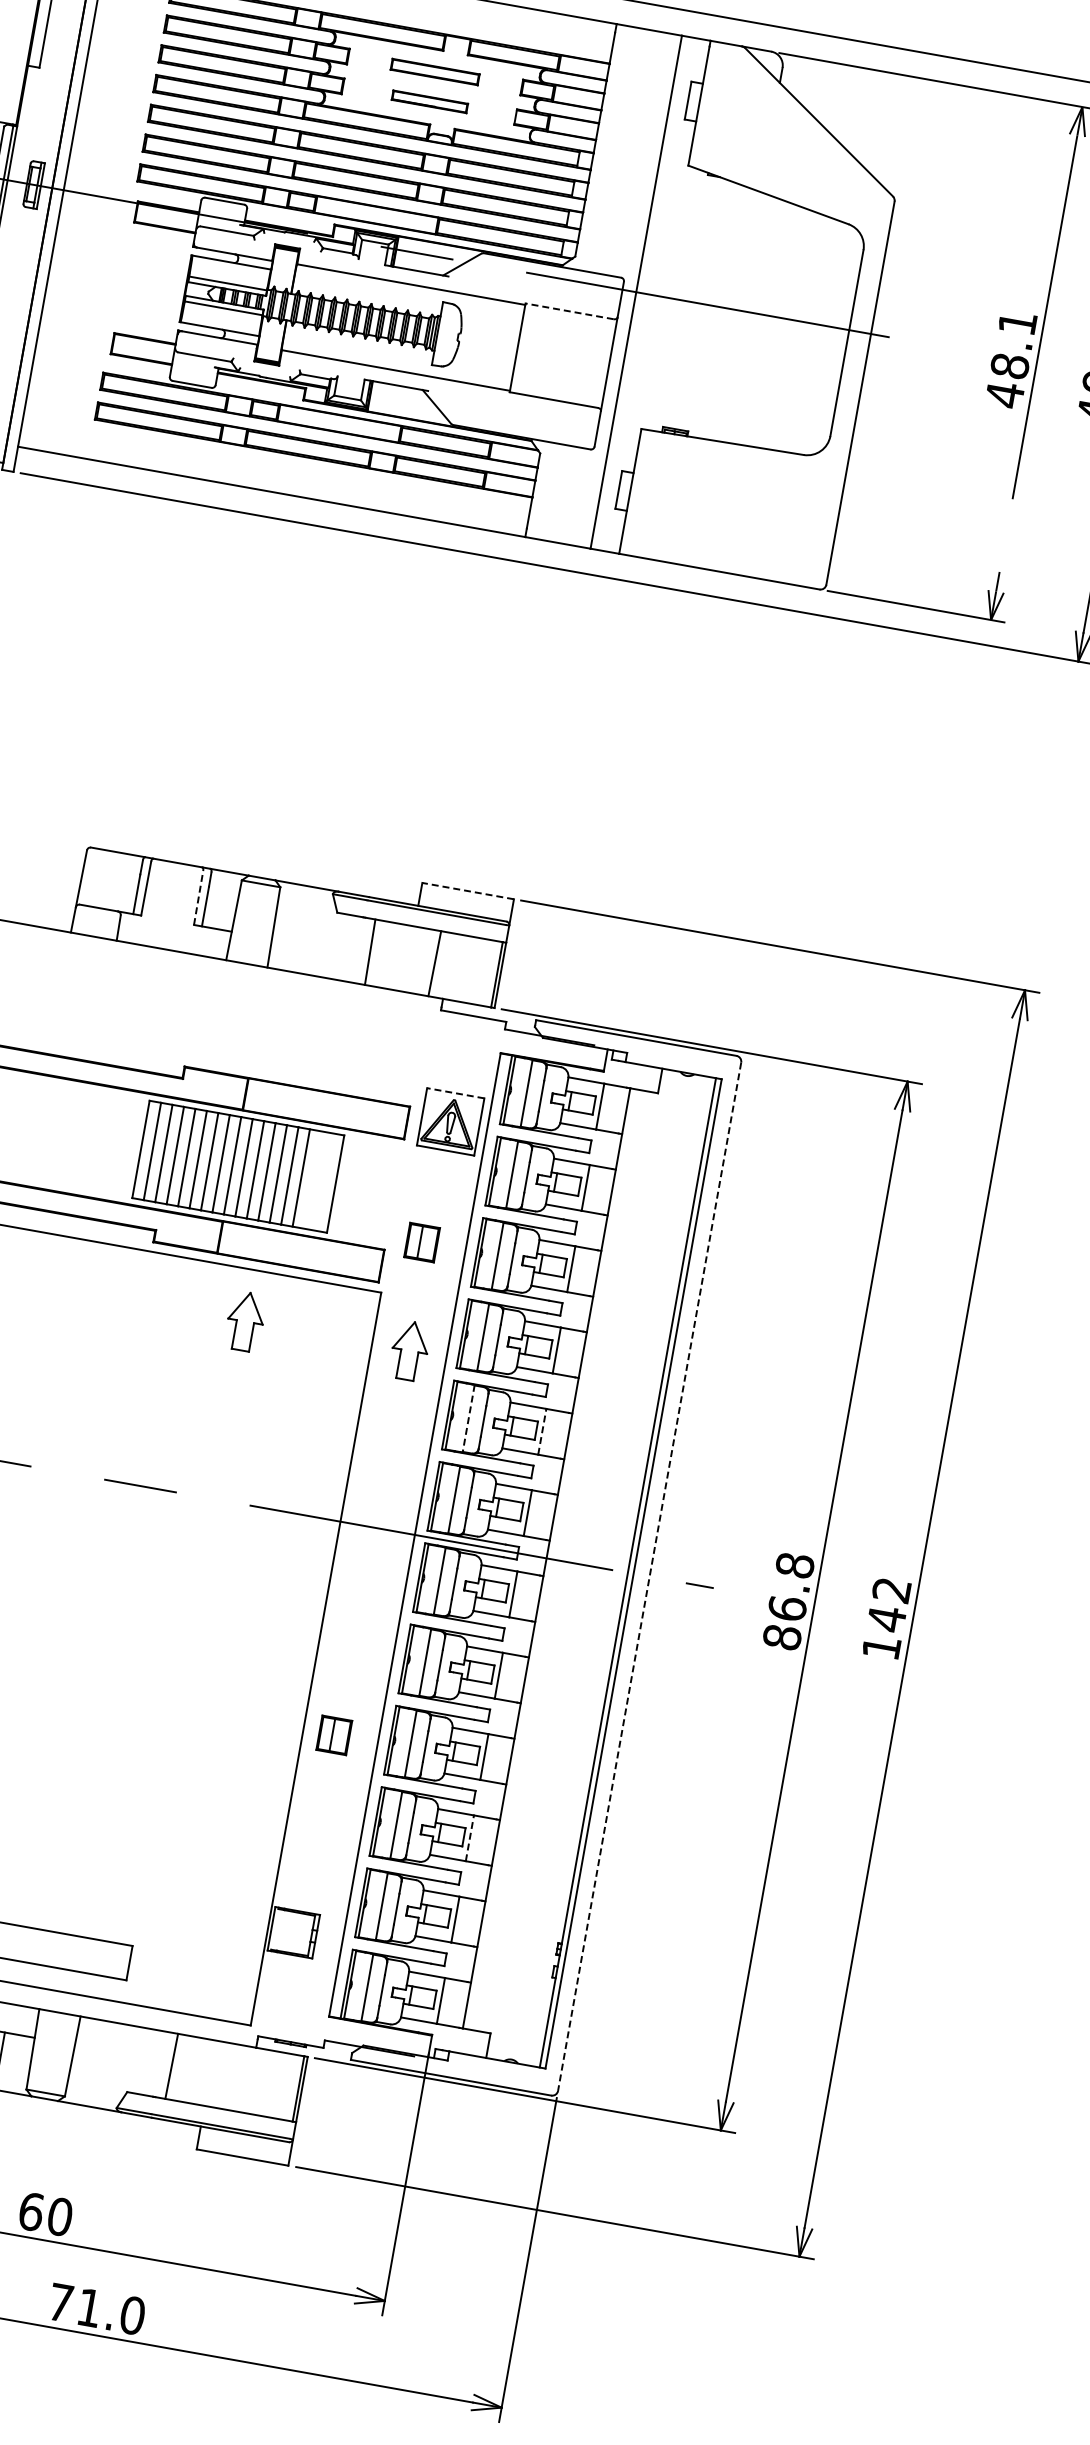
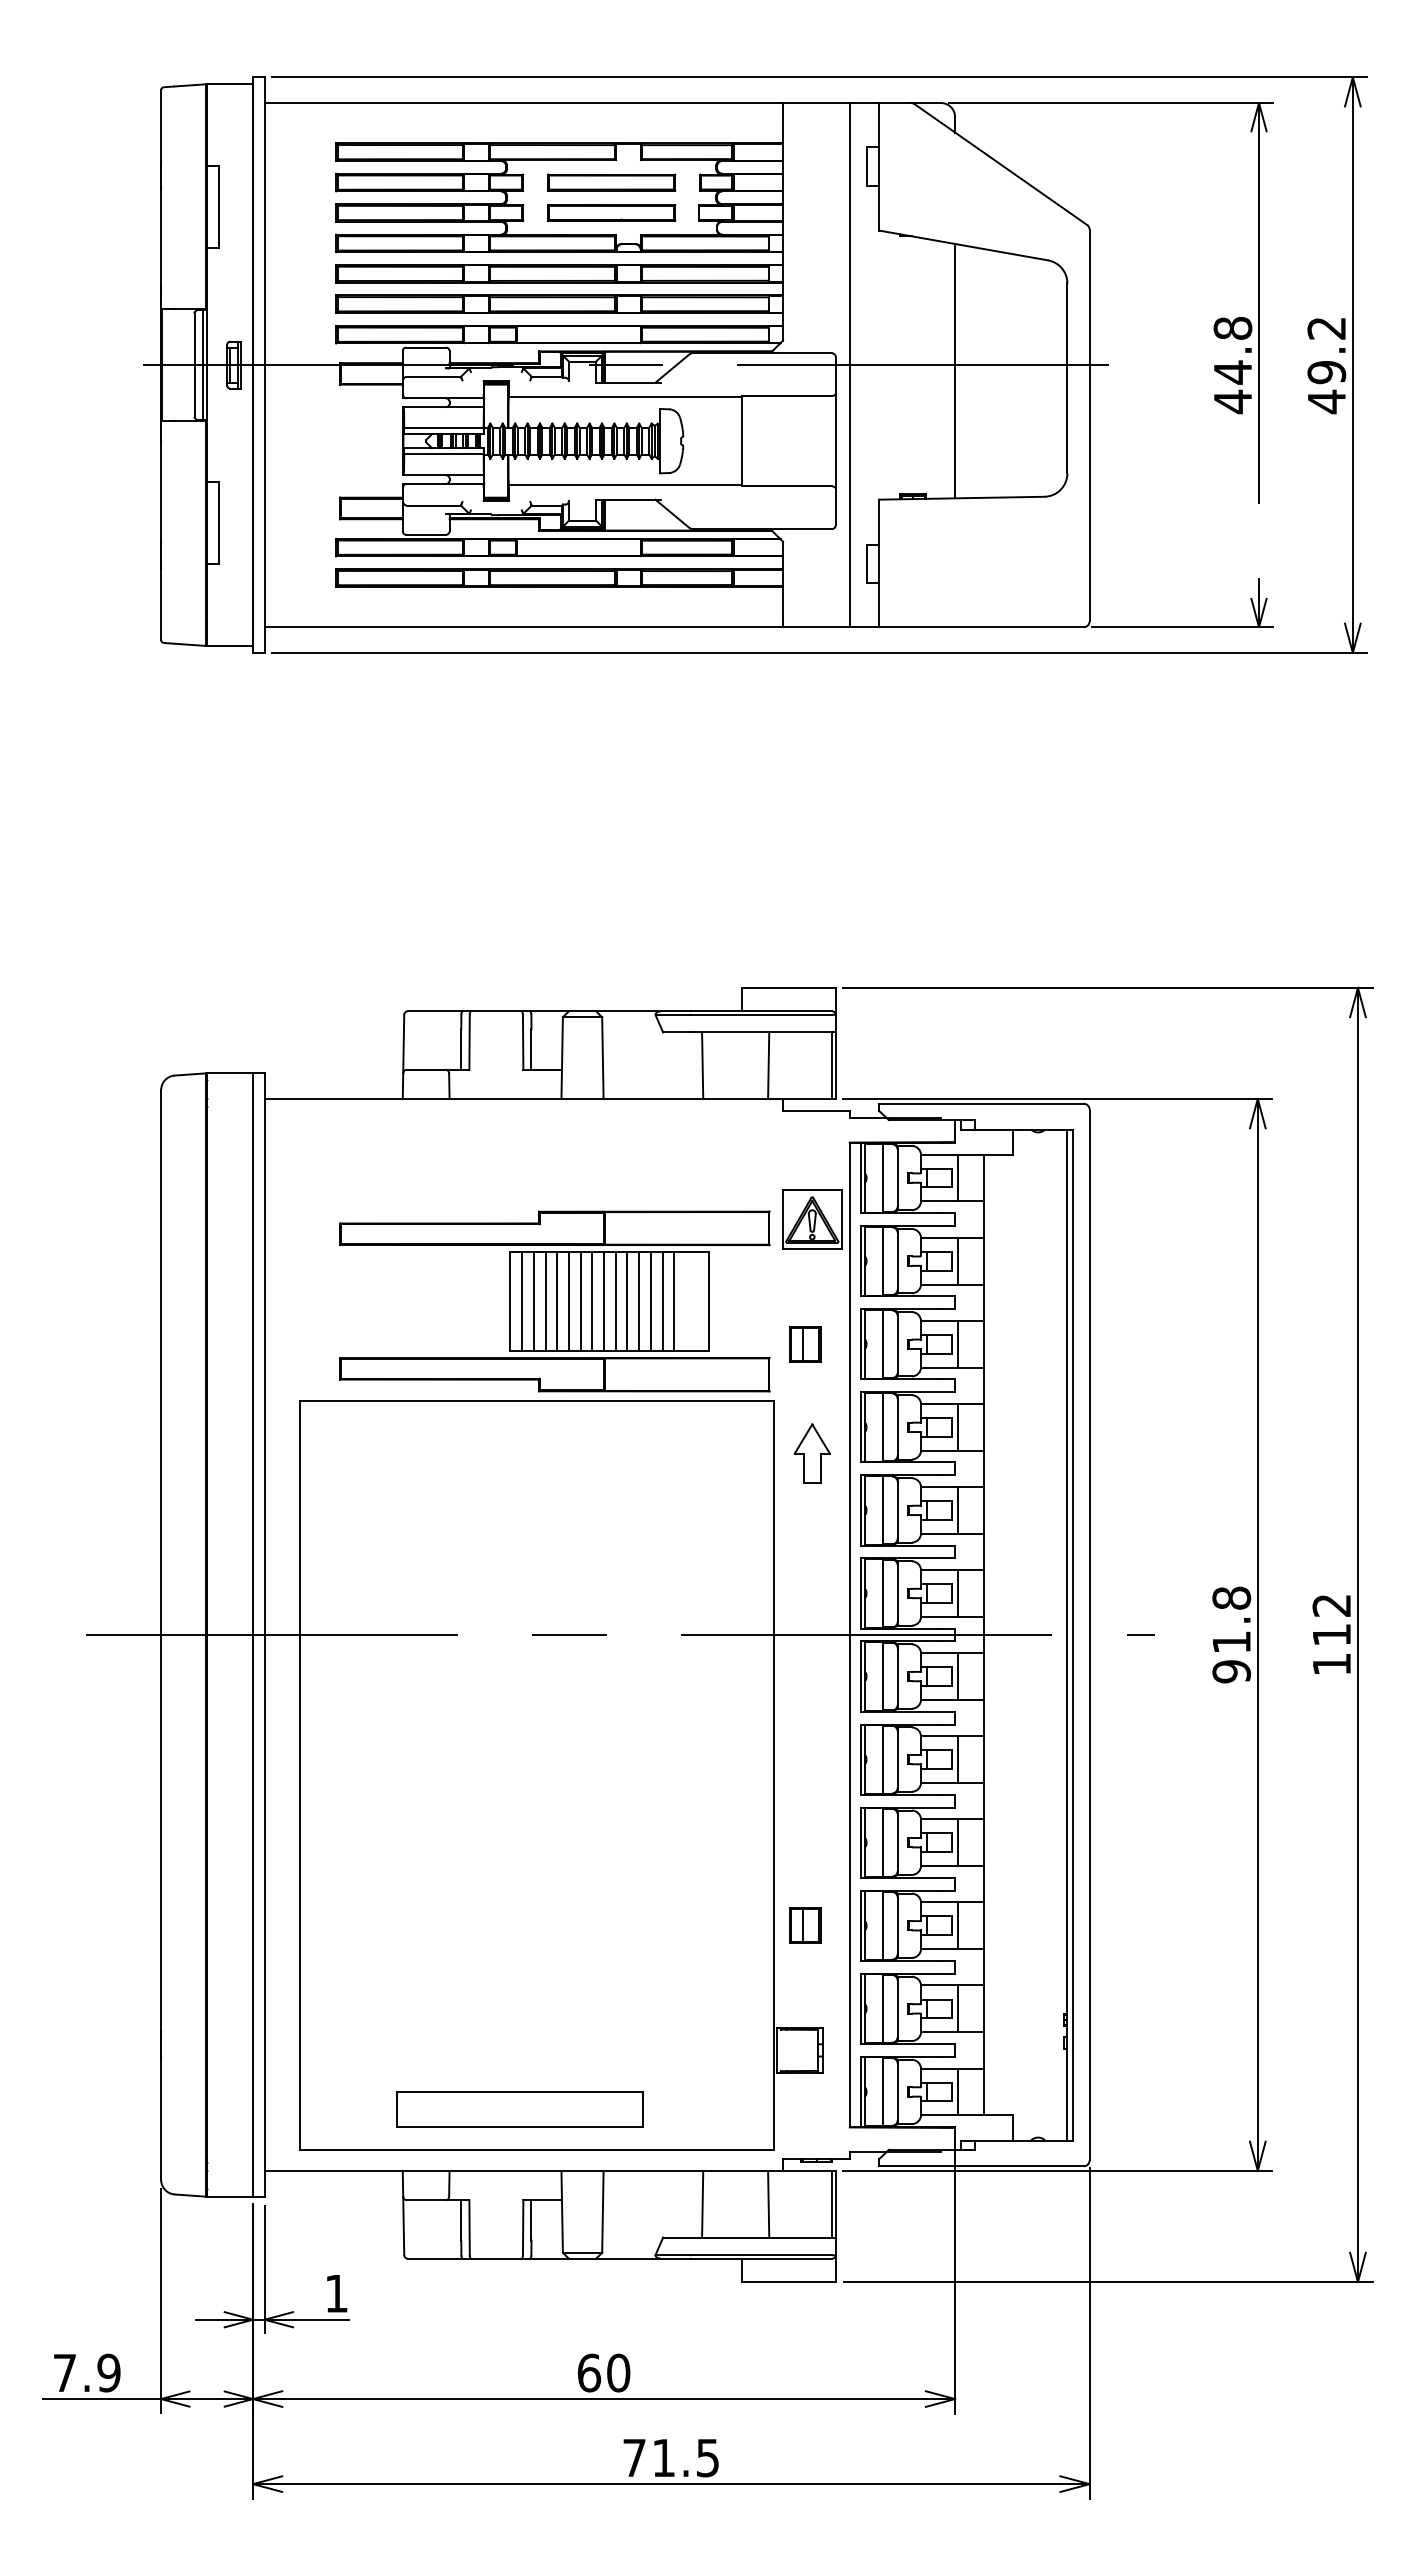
part: (434, 71) -> (611, 182), size x1.43
part: (429, 101) -> (611, 212), size x1.67
line: (569, 310) -> (786, 395), dashed -> solid
line: (738, 315) -> (955, 370), added
text: (1013, 344) -> (1232, 350), 48.1 -> 44.8
line: (467, 890) -> (788, 987), dashed -> solid
line: (198, 898) -> (523, 1042), dashed -> solid
line: (454, 1093) -> (811, 1190), dashed -> solid
part: (244, 1321) -> (643, 1453), removed
line: (468, 1418) -> (882, 1510), dashed -> solid
line: (542, 1430) -> (957, 1509), dashed -> solid
line: (649, 1577) -> (1089, 1635), dashed -> solid
text: (886, 1618) -> (1331, 1634), 142 -> 112
text: (784, 1622) -> (1231, 1656), 86.8 -> 91.8
part: (334, 1735) -> (805, 1925), moved
line: (469, 1837) -> (957, 1925), dashed -> solid
line: (236, 2077) -> (768, 2203), added
text: (132, 2315) -> (707, 2457), 71.0 -> 71.5

